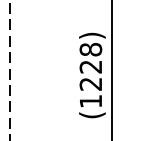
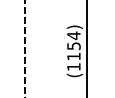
text: (90, 65) -> (73, 45), (1228) -> (1154)

